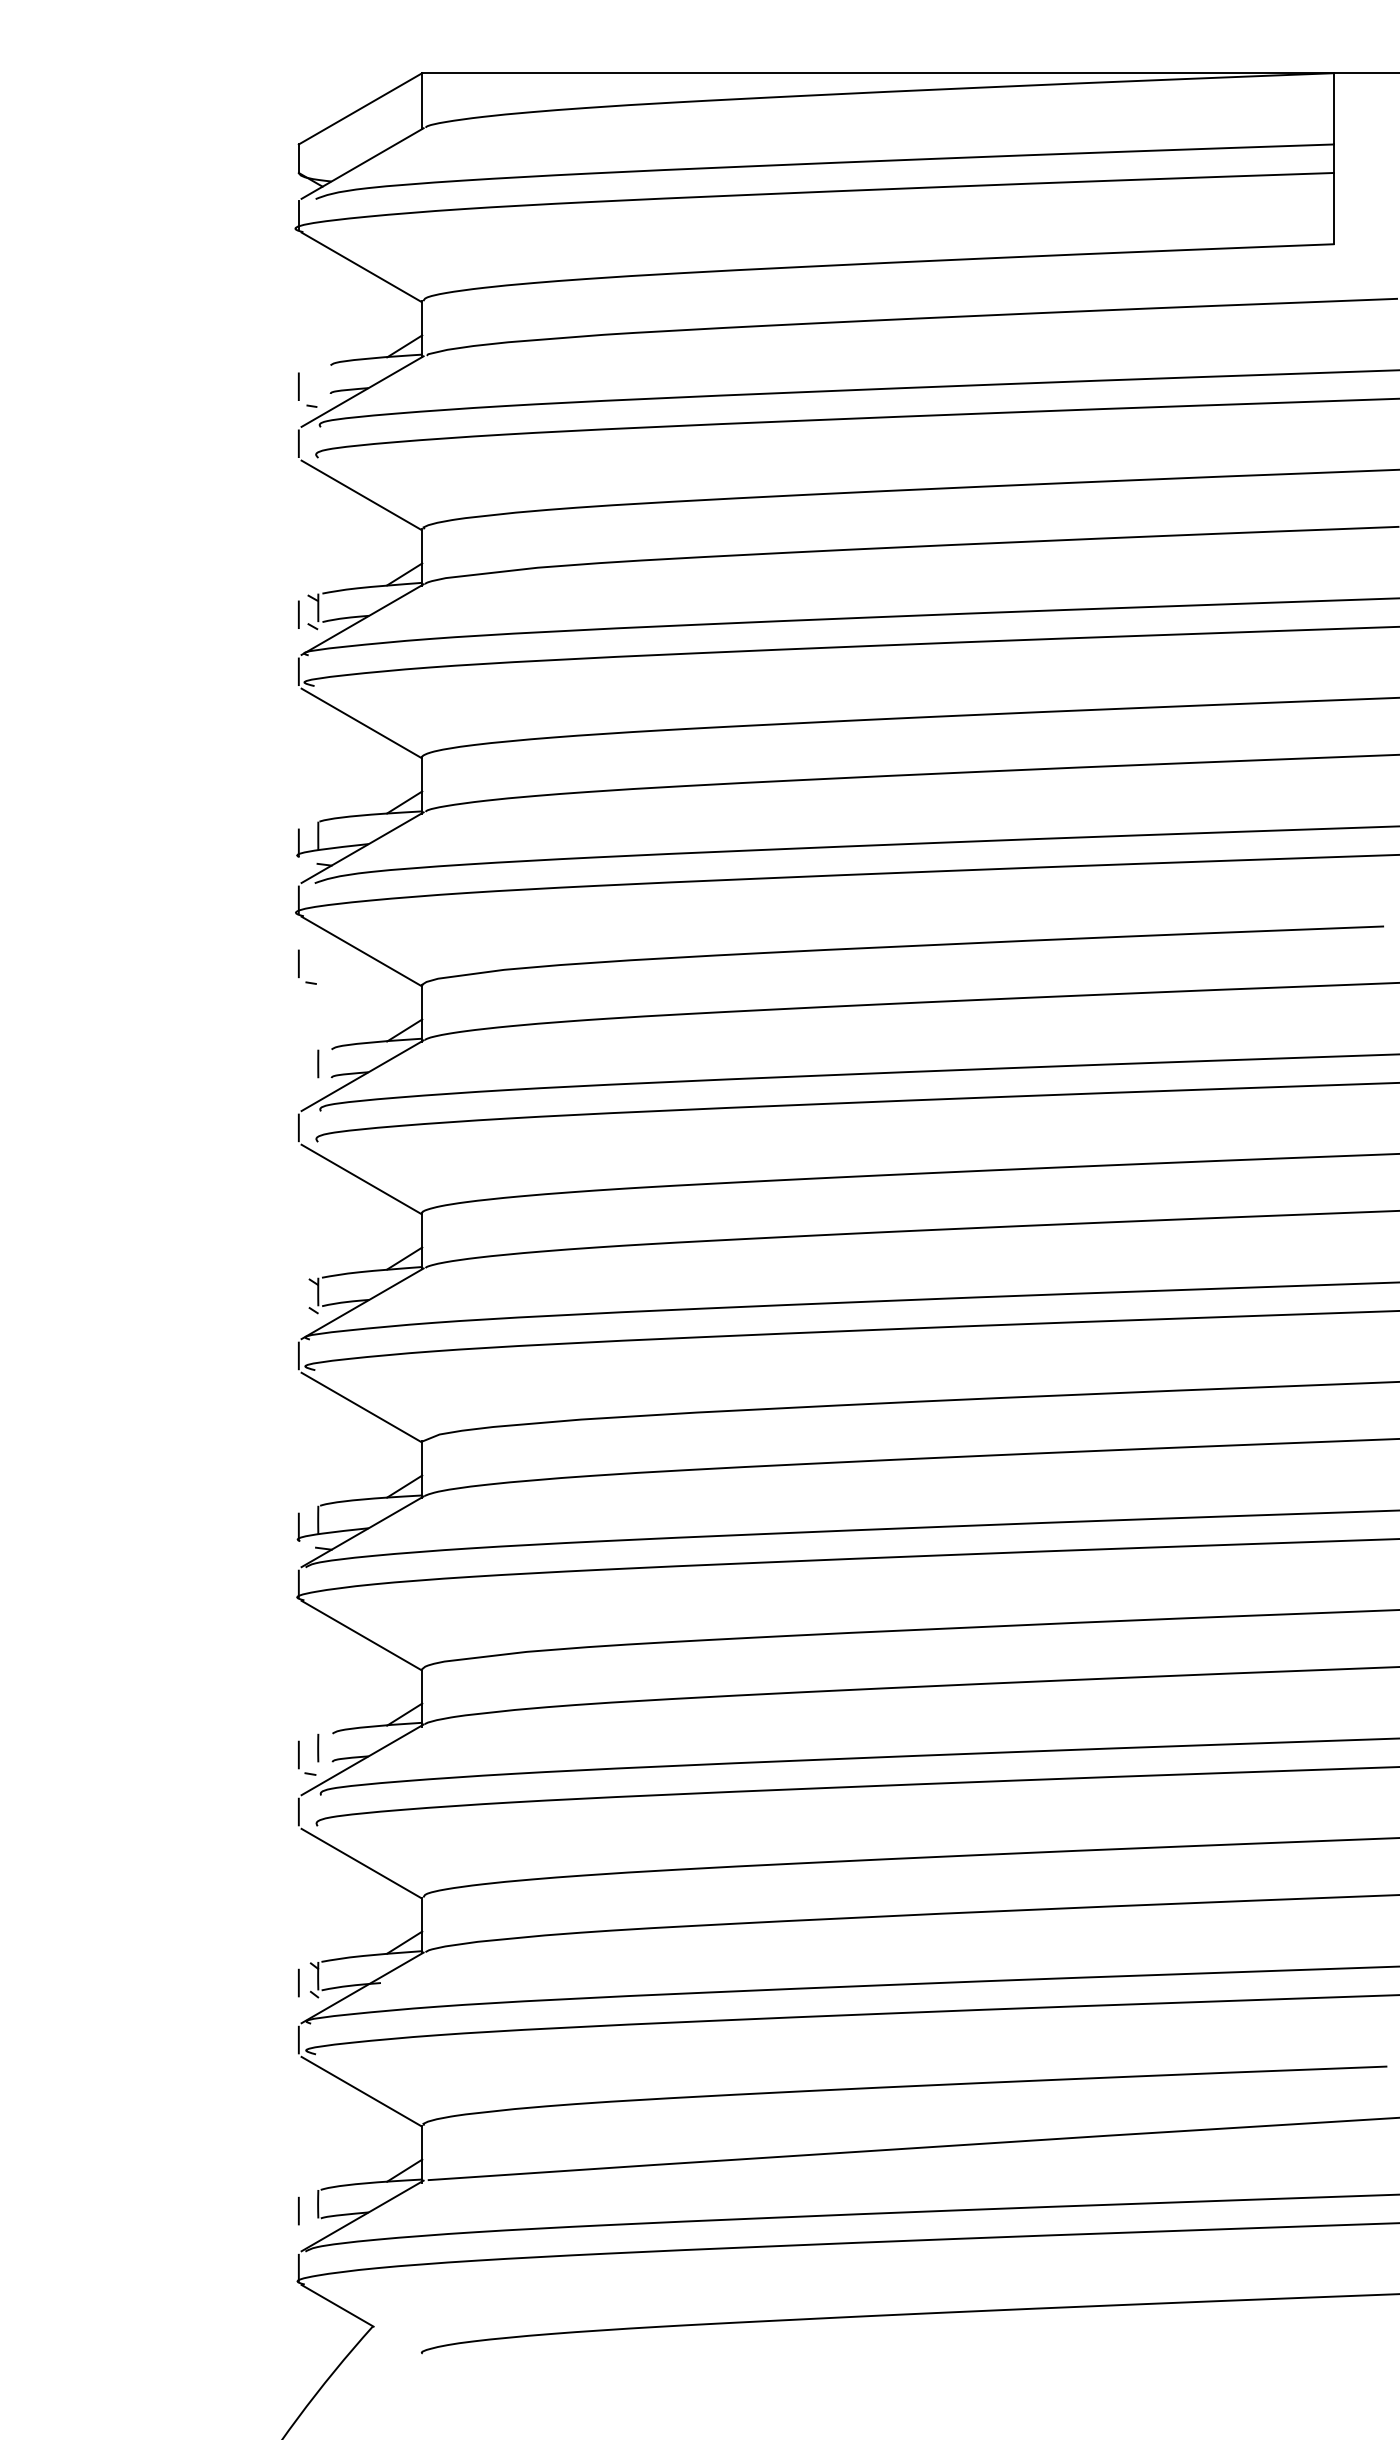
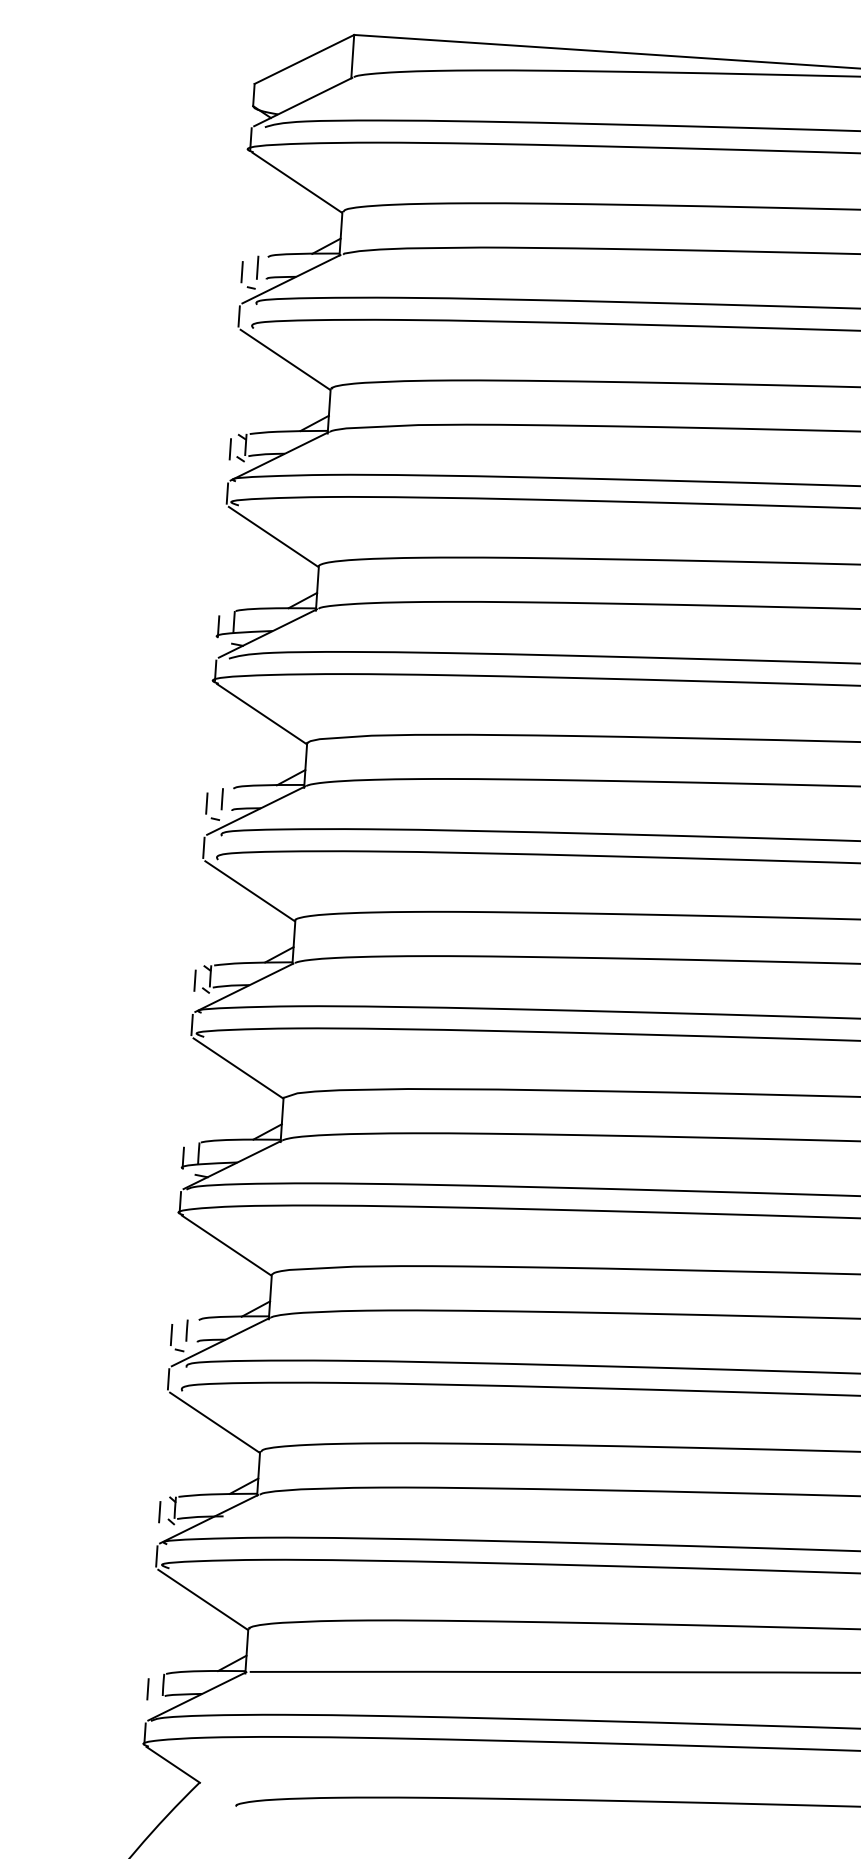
line: (318, 379) -> (257, 267), added
part: (299, 966) -> (207, 805), moved
line: (298, 1298) -> (194, 980), added

